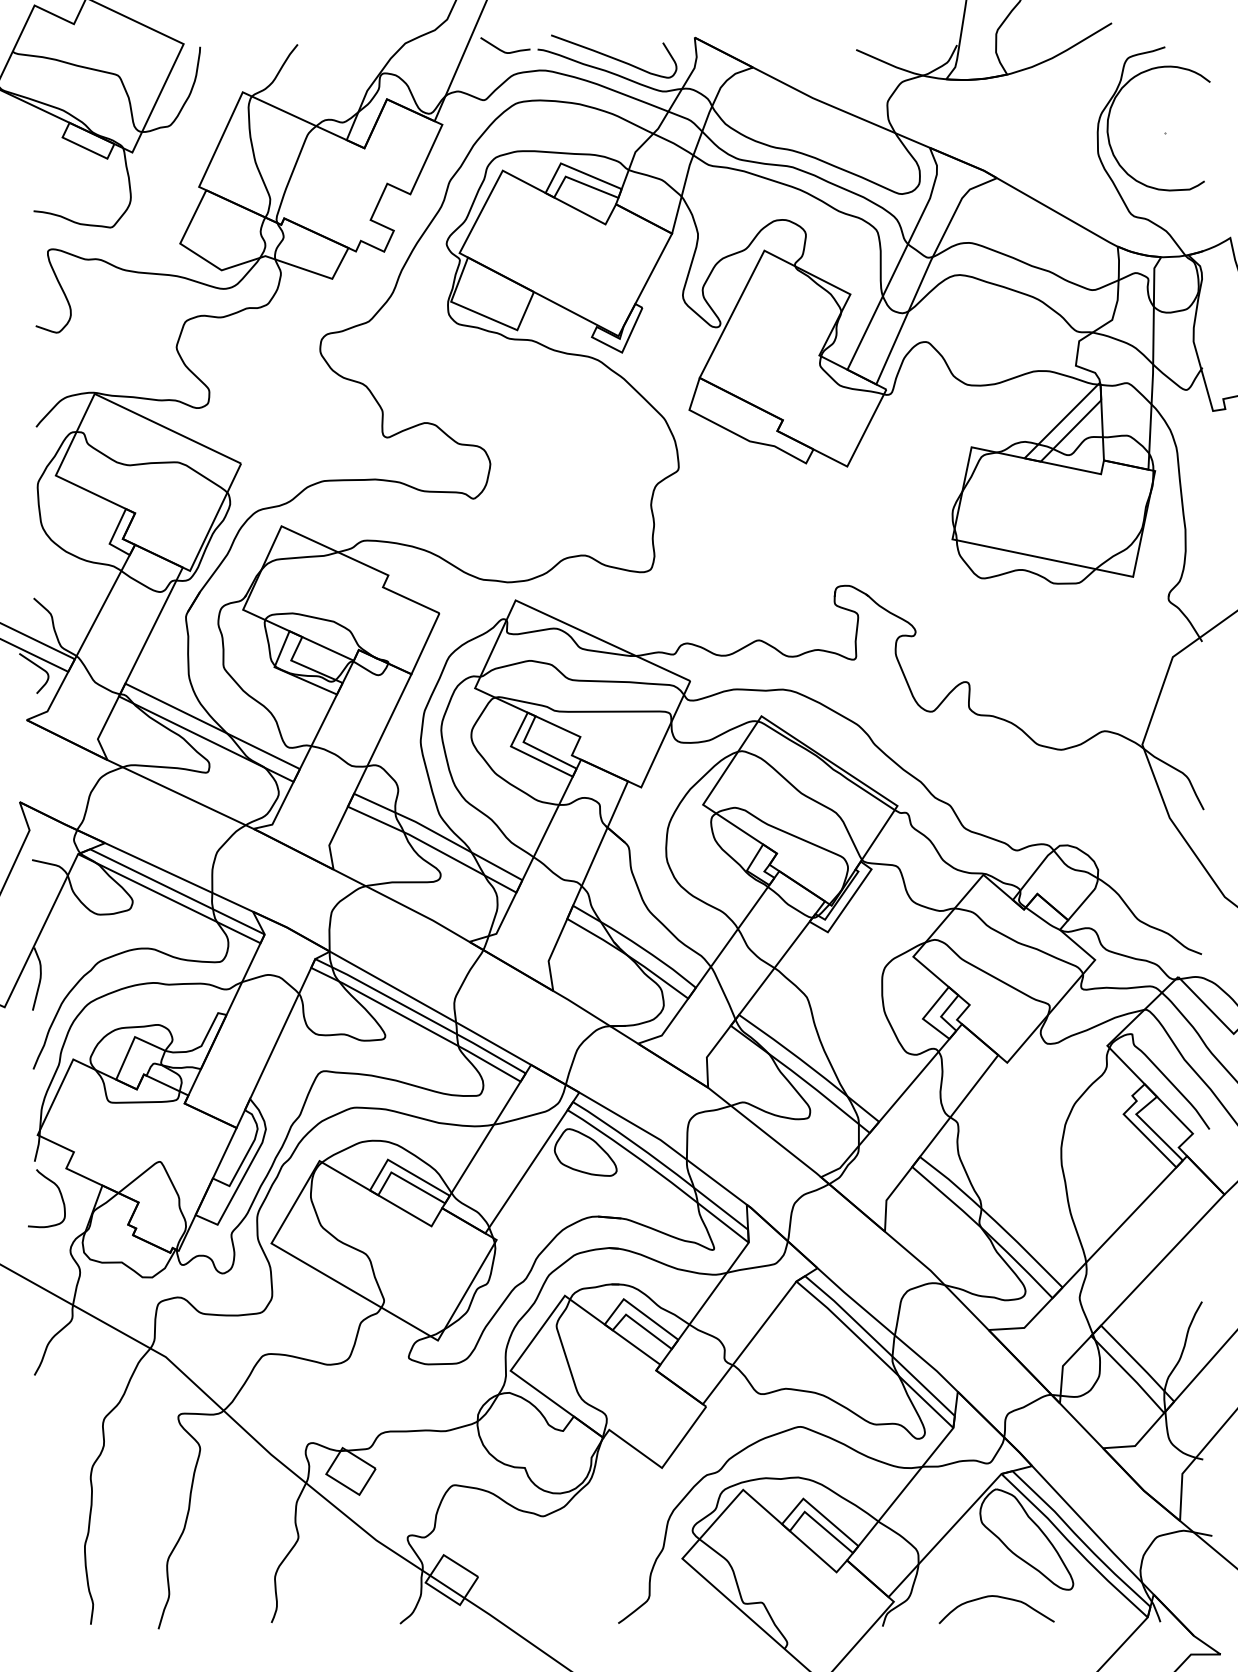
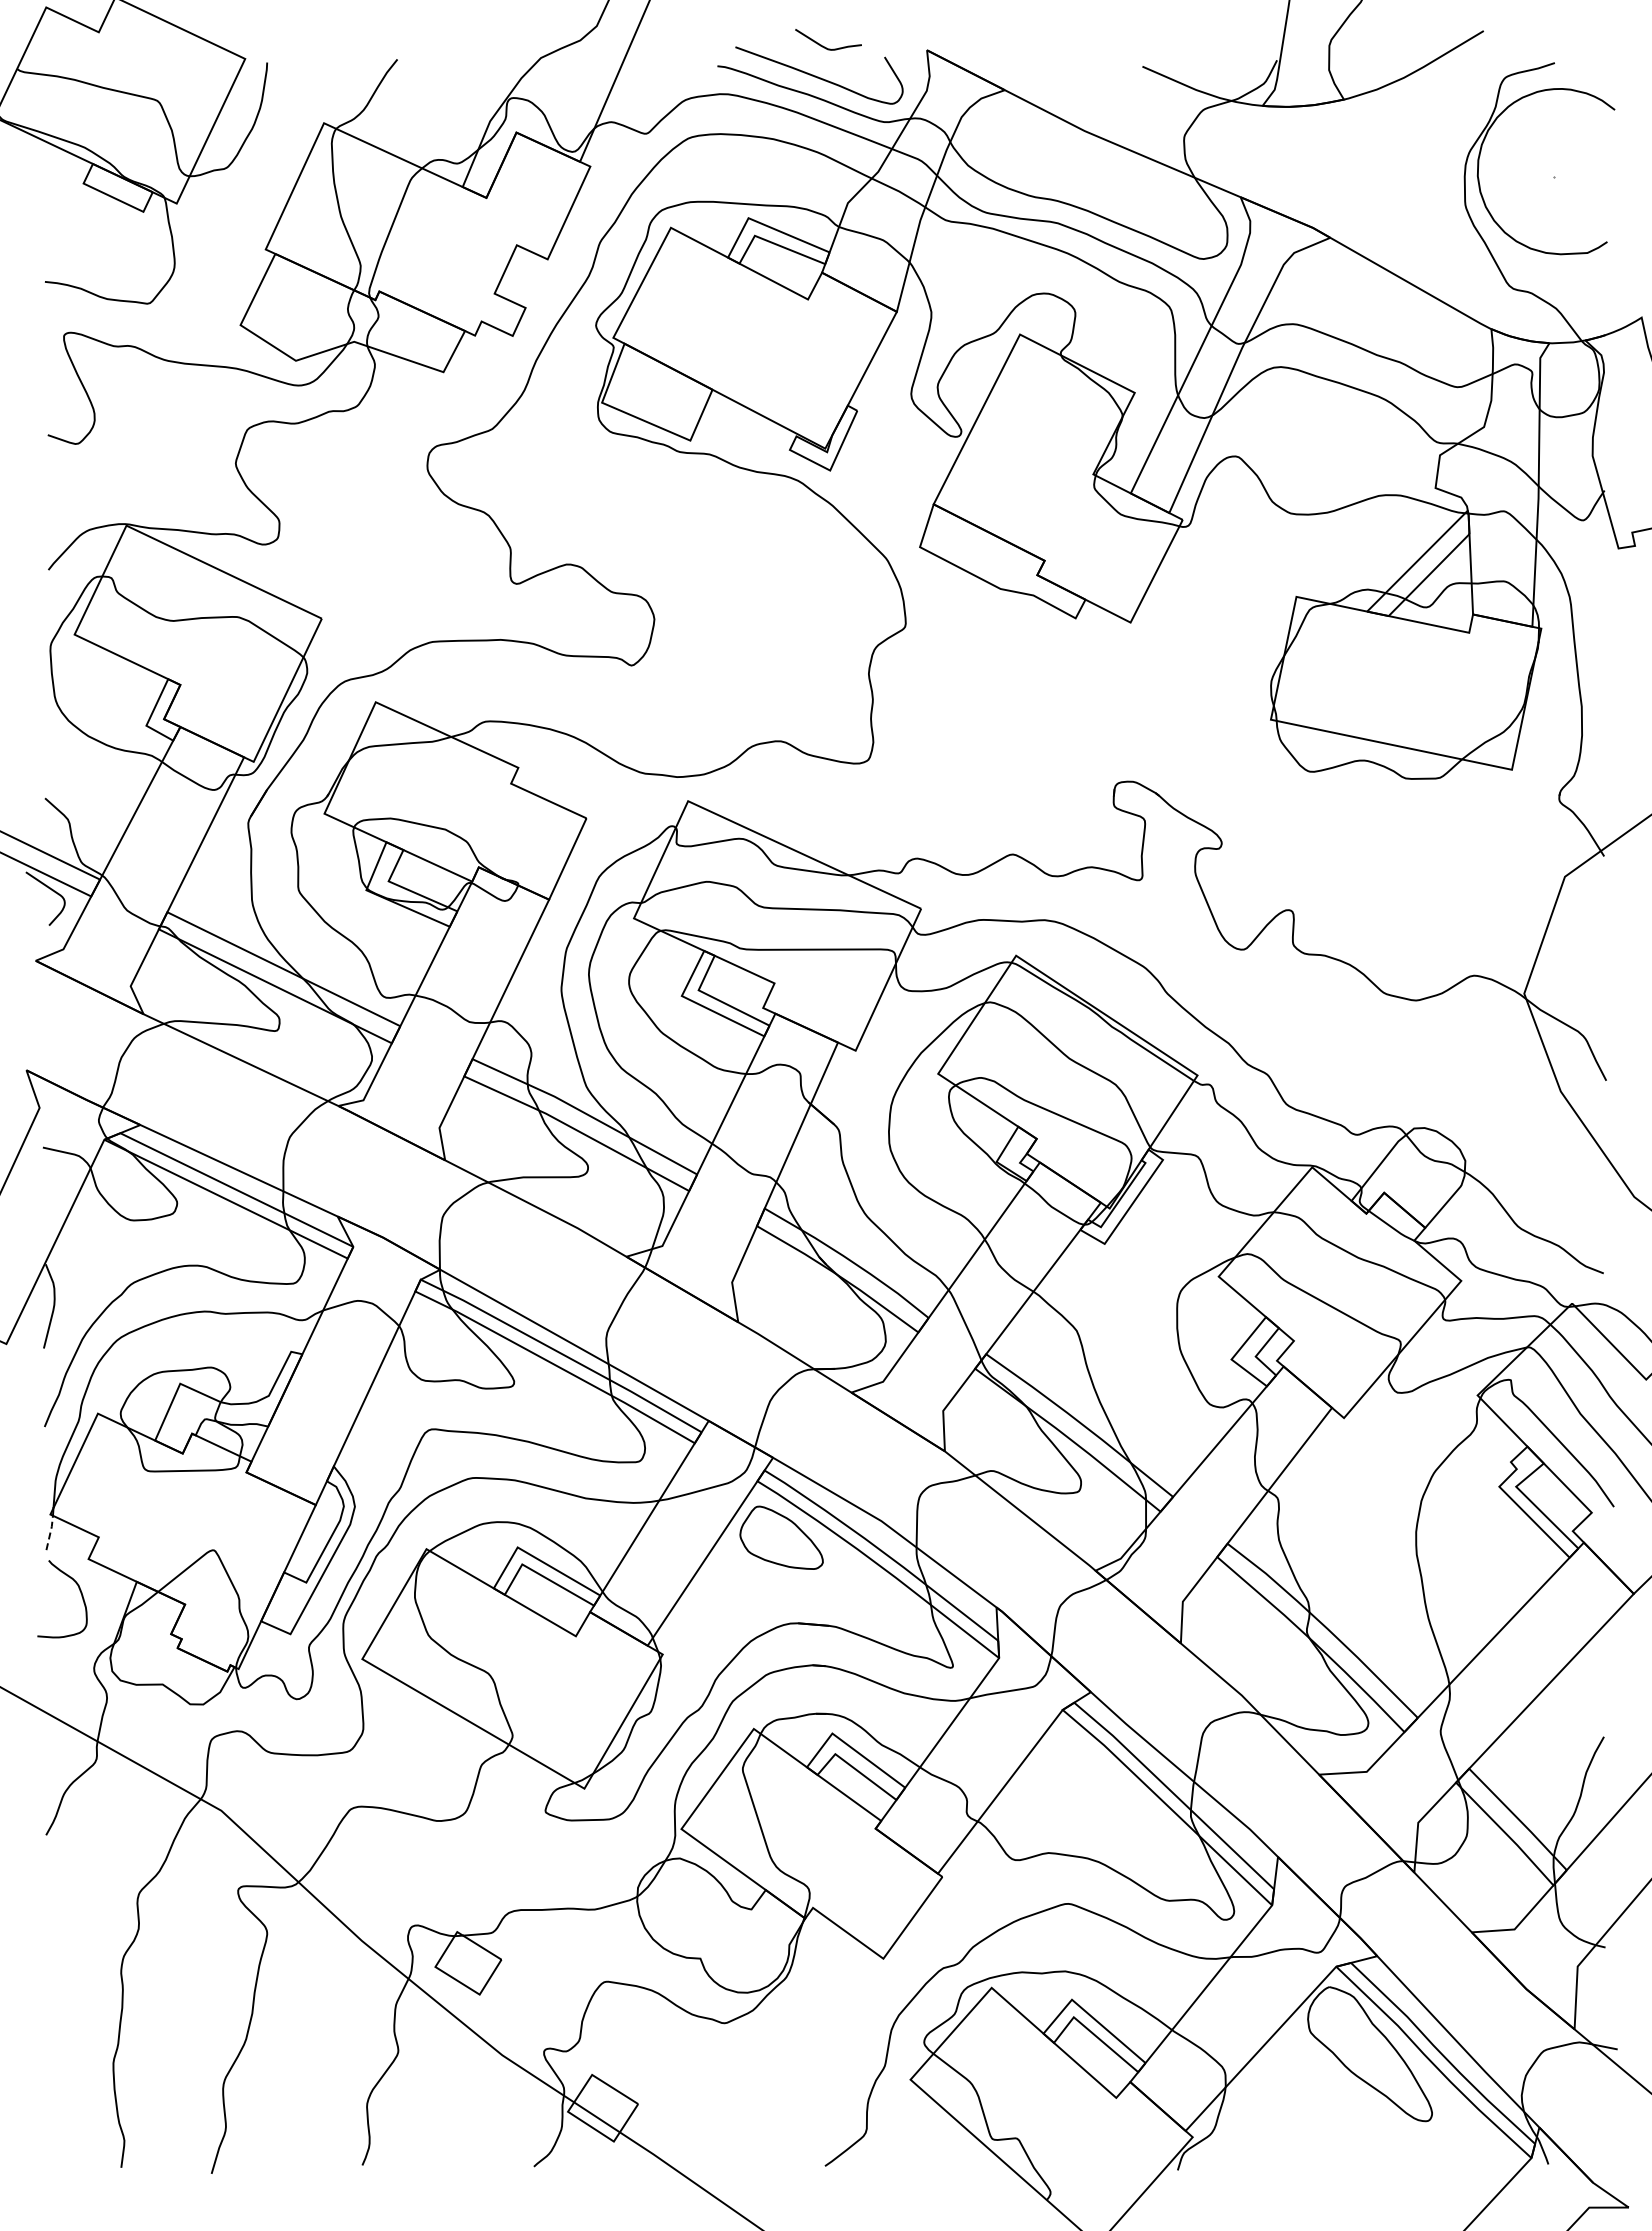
curve: (501, 49) -> (823, 45), moved
line: (37, 1147) -> (50, 1531), solid -> dashed
curve: (997, 1597) -> (1331, 2131), removed

